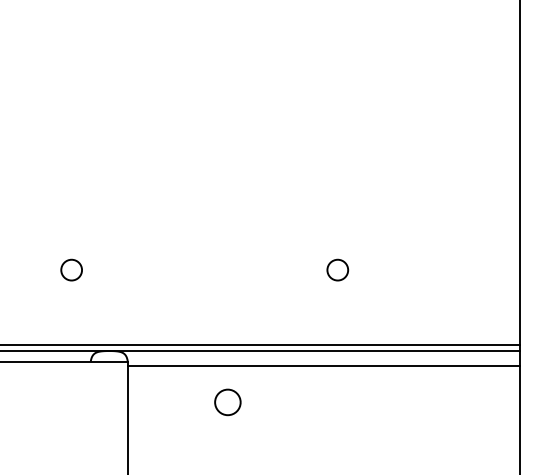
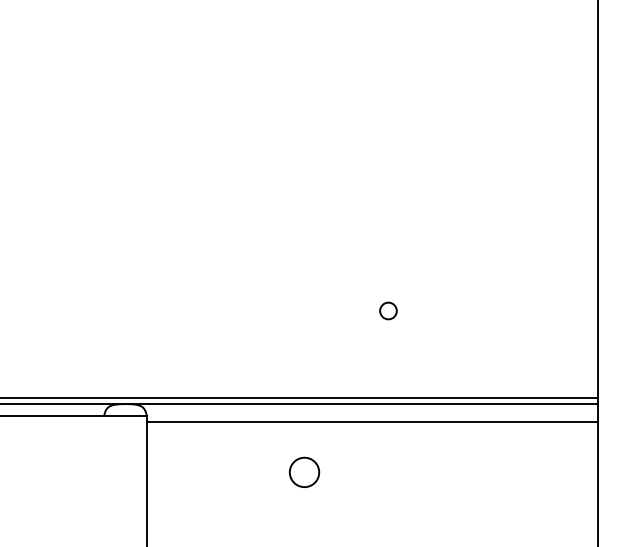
circle: (71, 269) -> (82, 310), removed
circle: (337, 269) -> (388, 310), size x0.7
circle: (227, 402) -> (304, 472), moved

